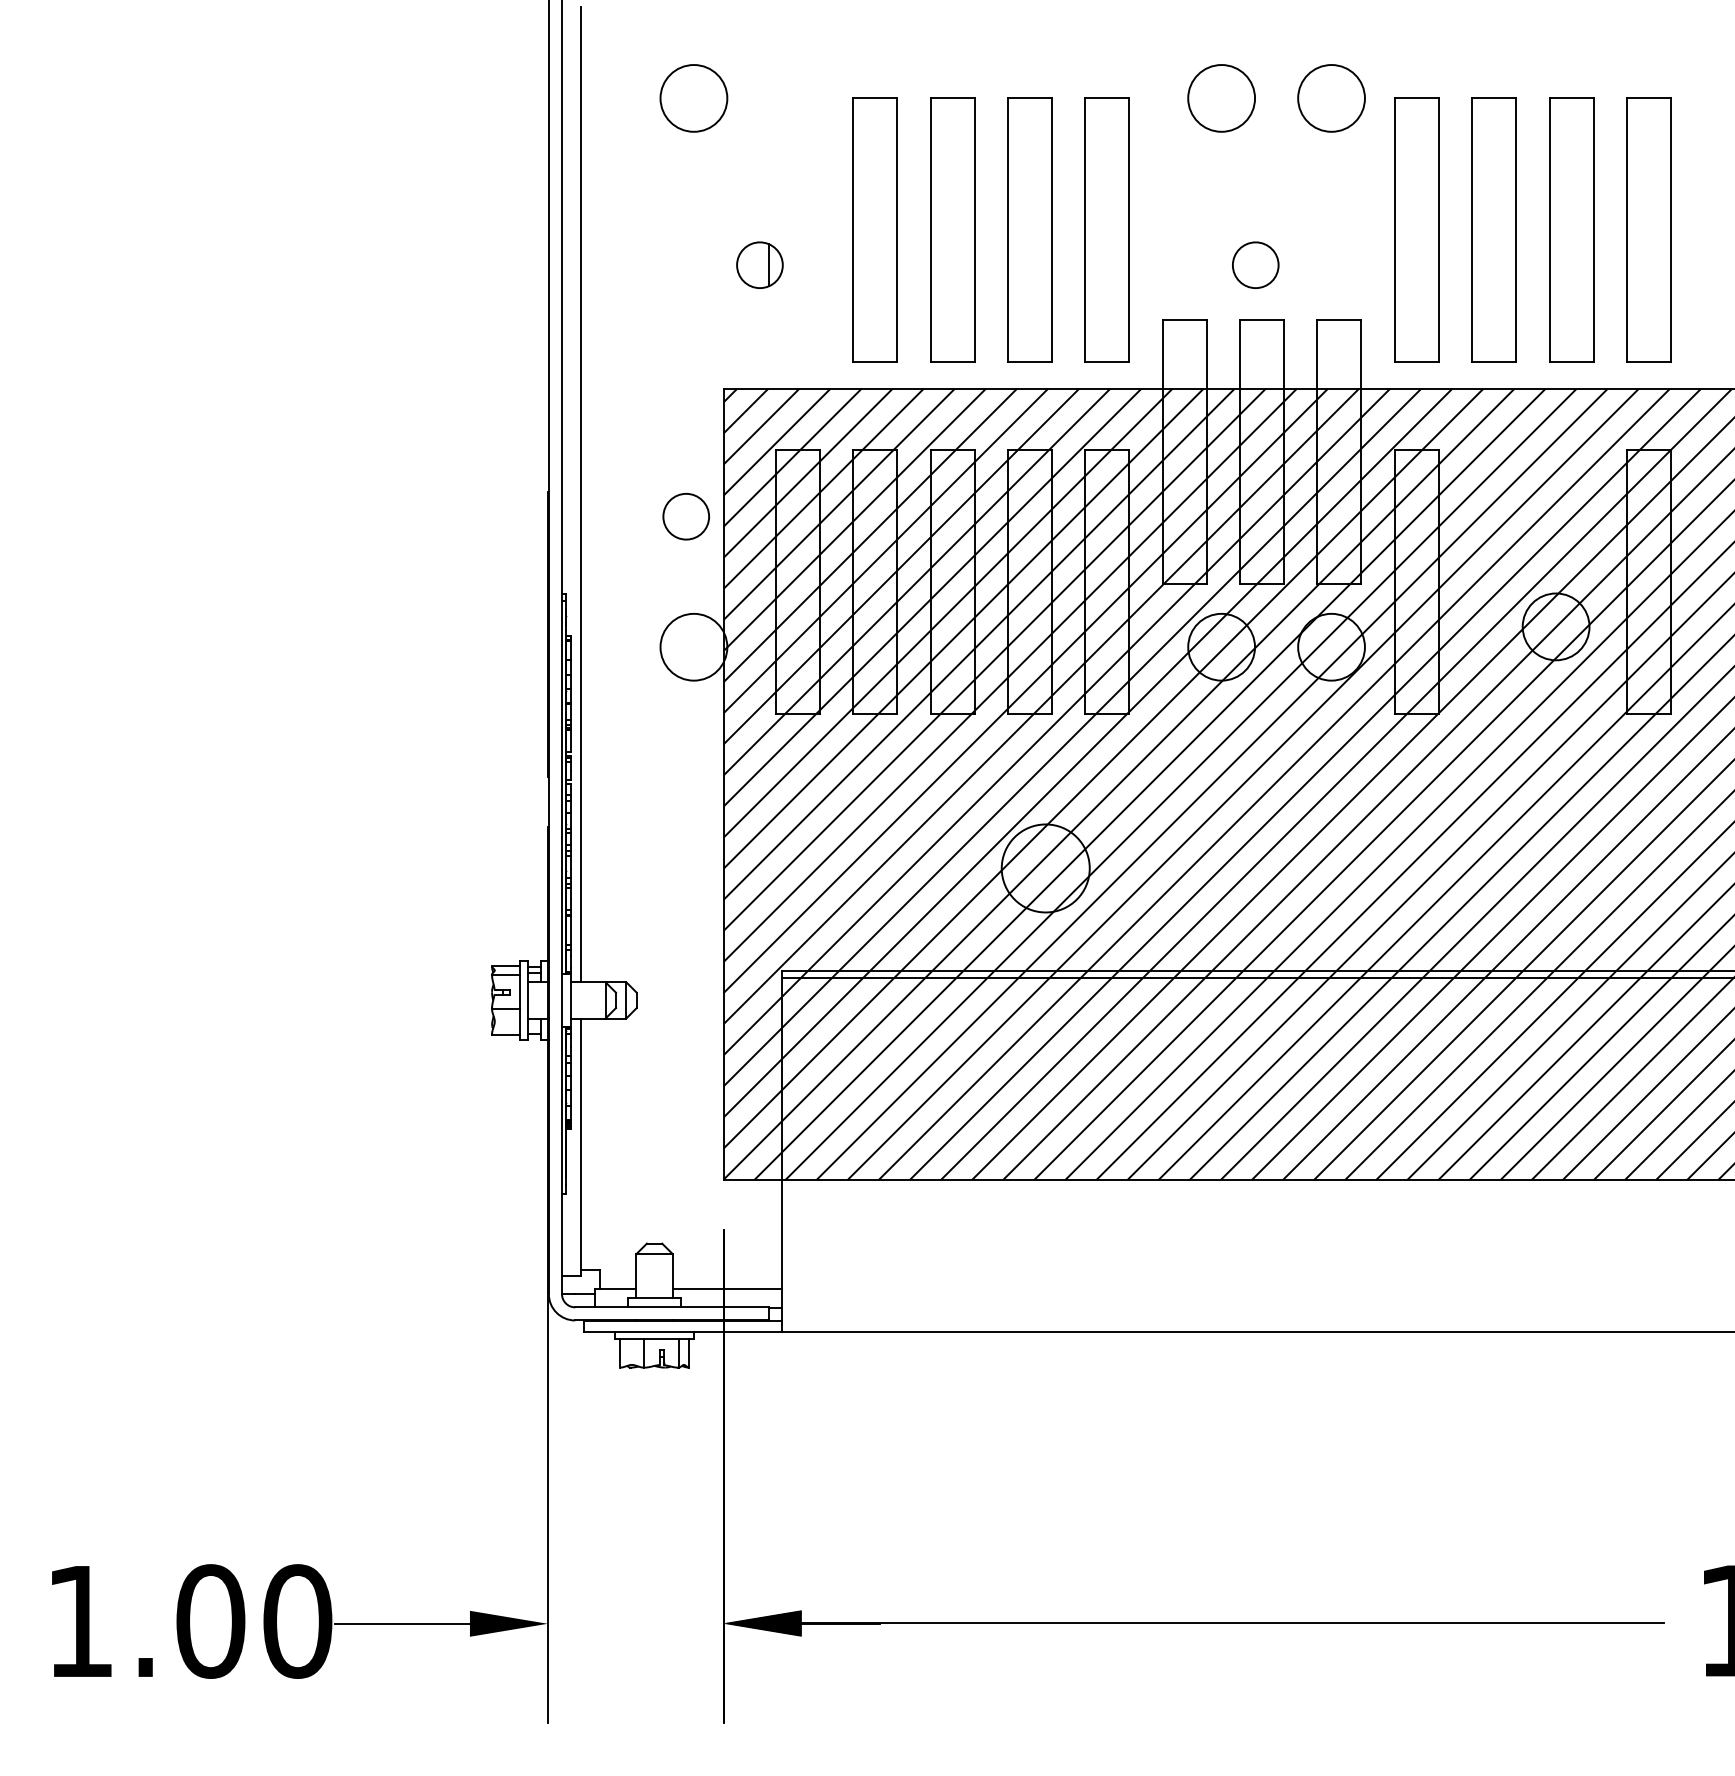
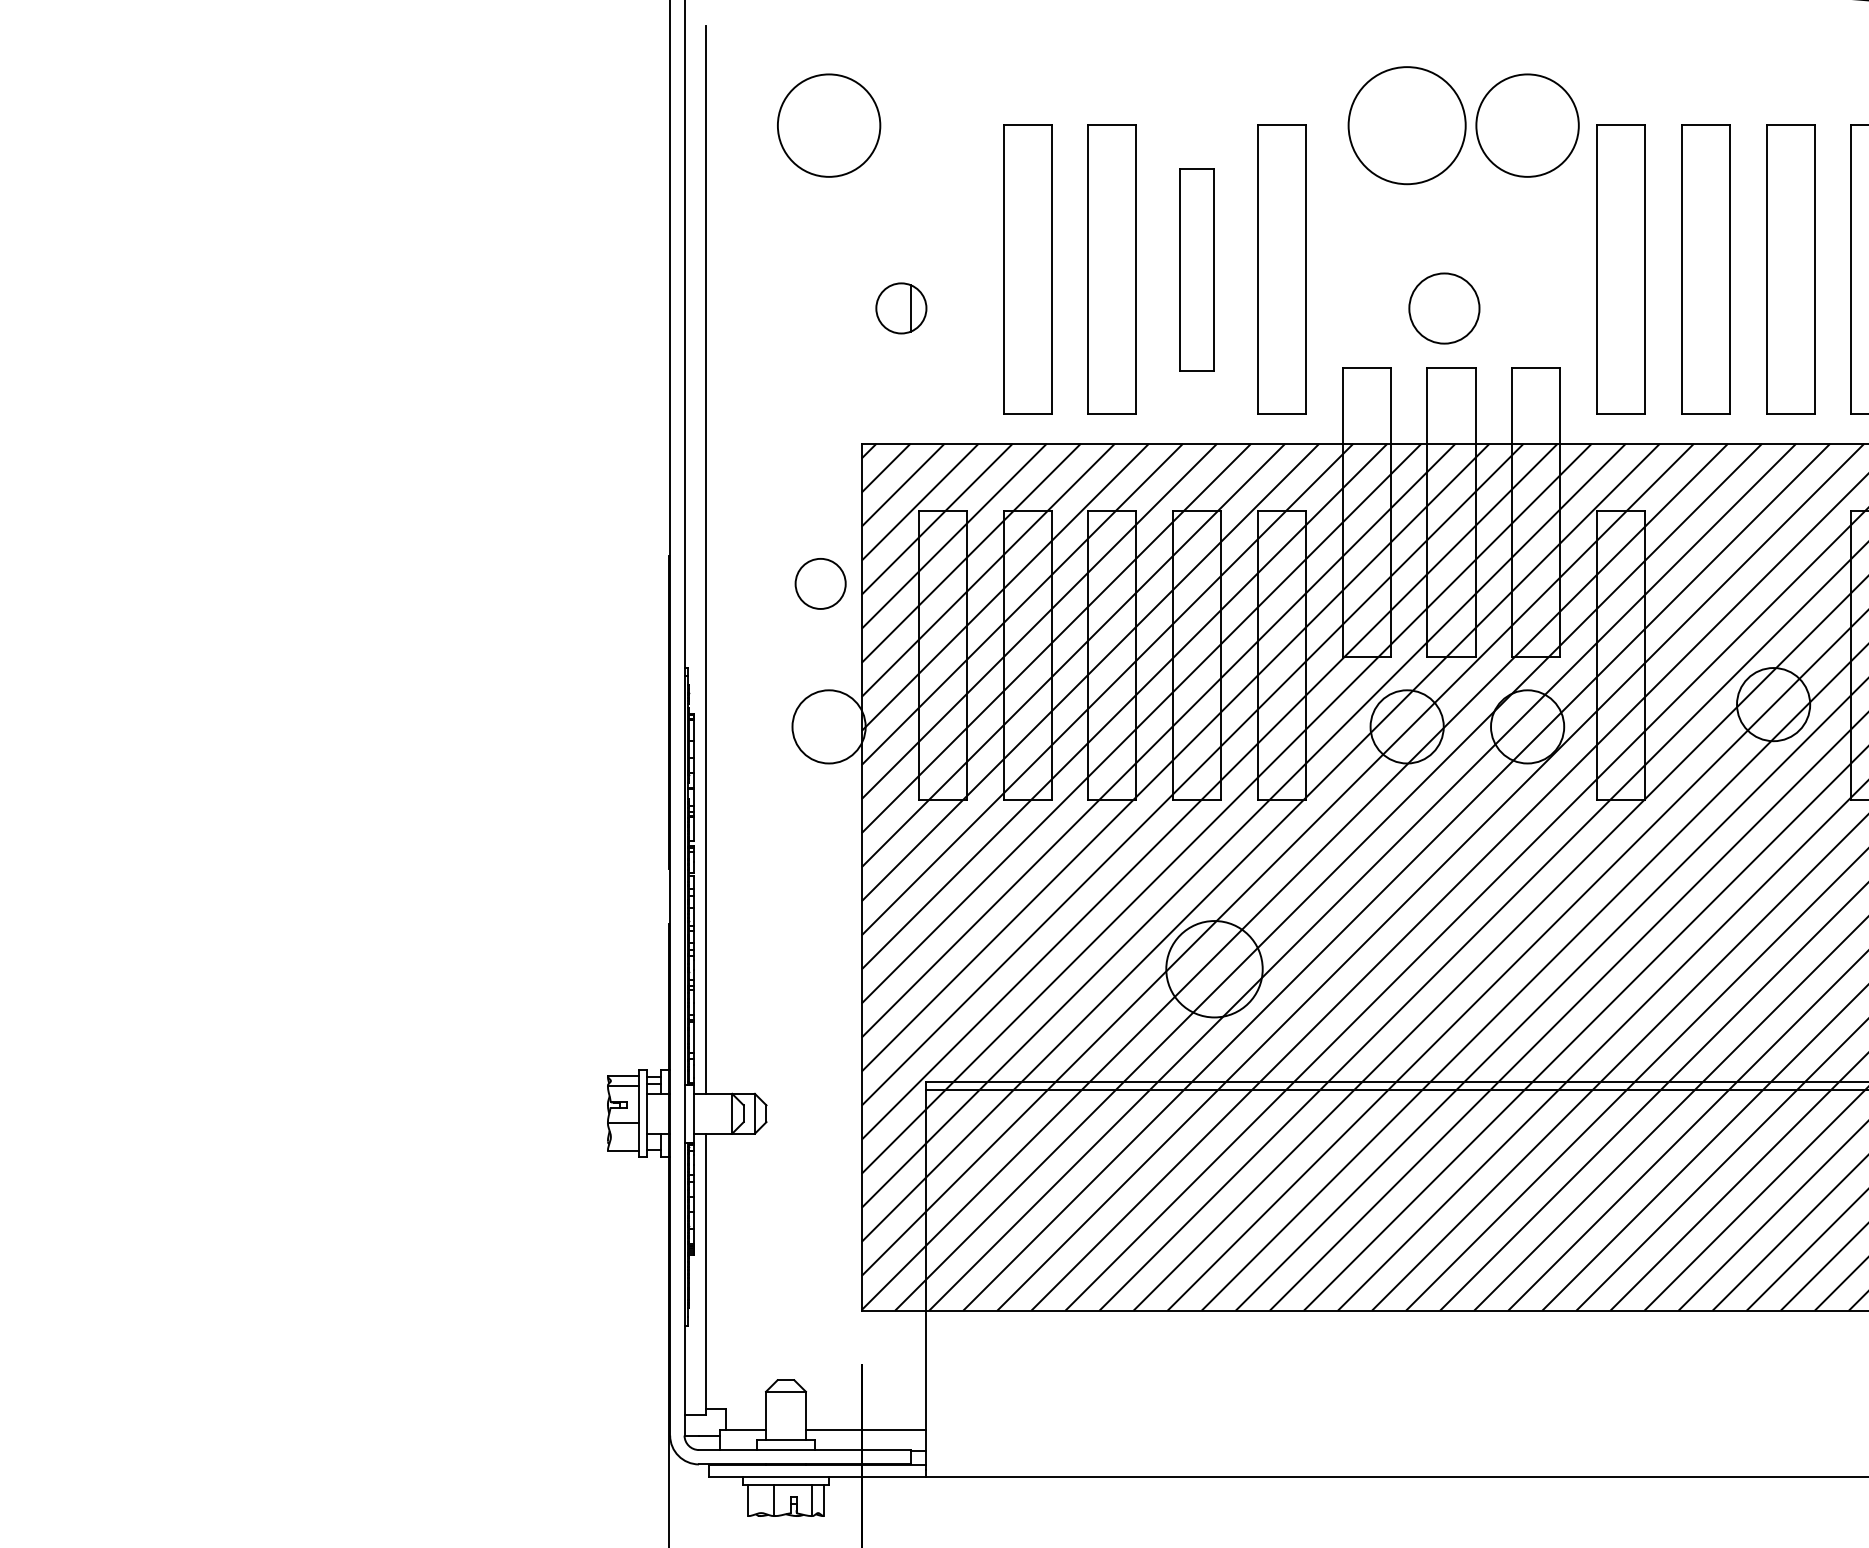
circle: (693, 98) -> (828, 125), size x1.4
circle: (1221, 98) -> (1407, 125), size x1.6
circle: (1331, 98) -> (1527, 125), size x1.4
part: (1029, 229) -> (1196, 269), size x0.7
circle: (1255, 264) -> (1444, 307), size x1.4

